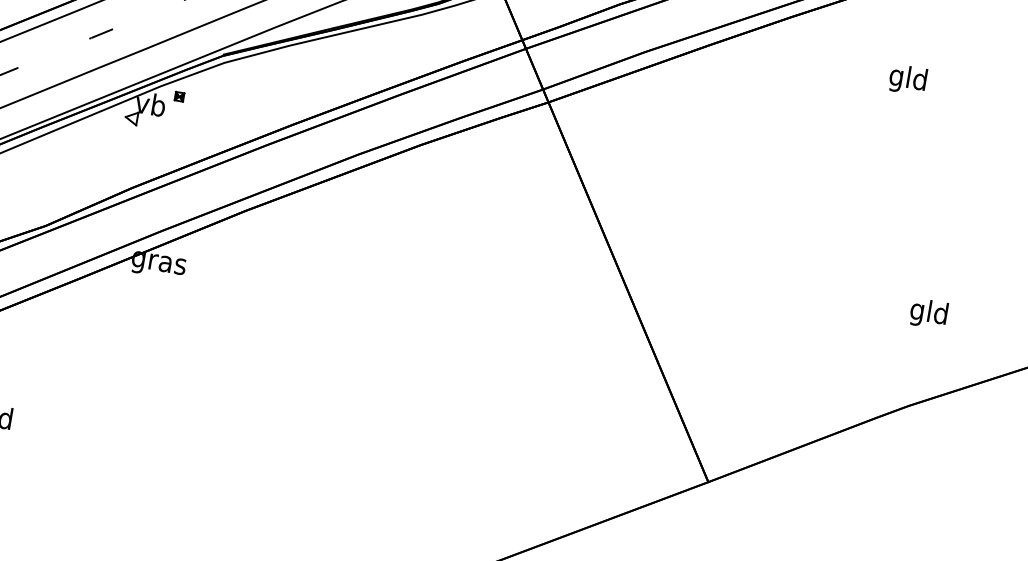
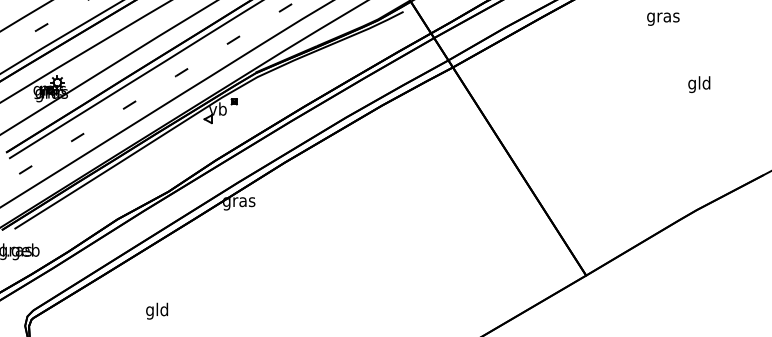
text: (908, 80) -> (663, 17), gld -> gras
text: (929, 313) -> (699, 84), moved

